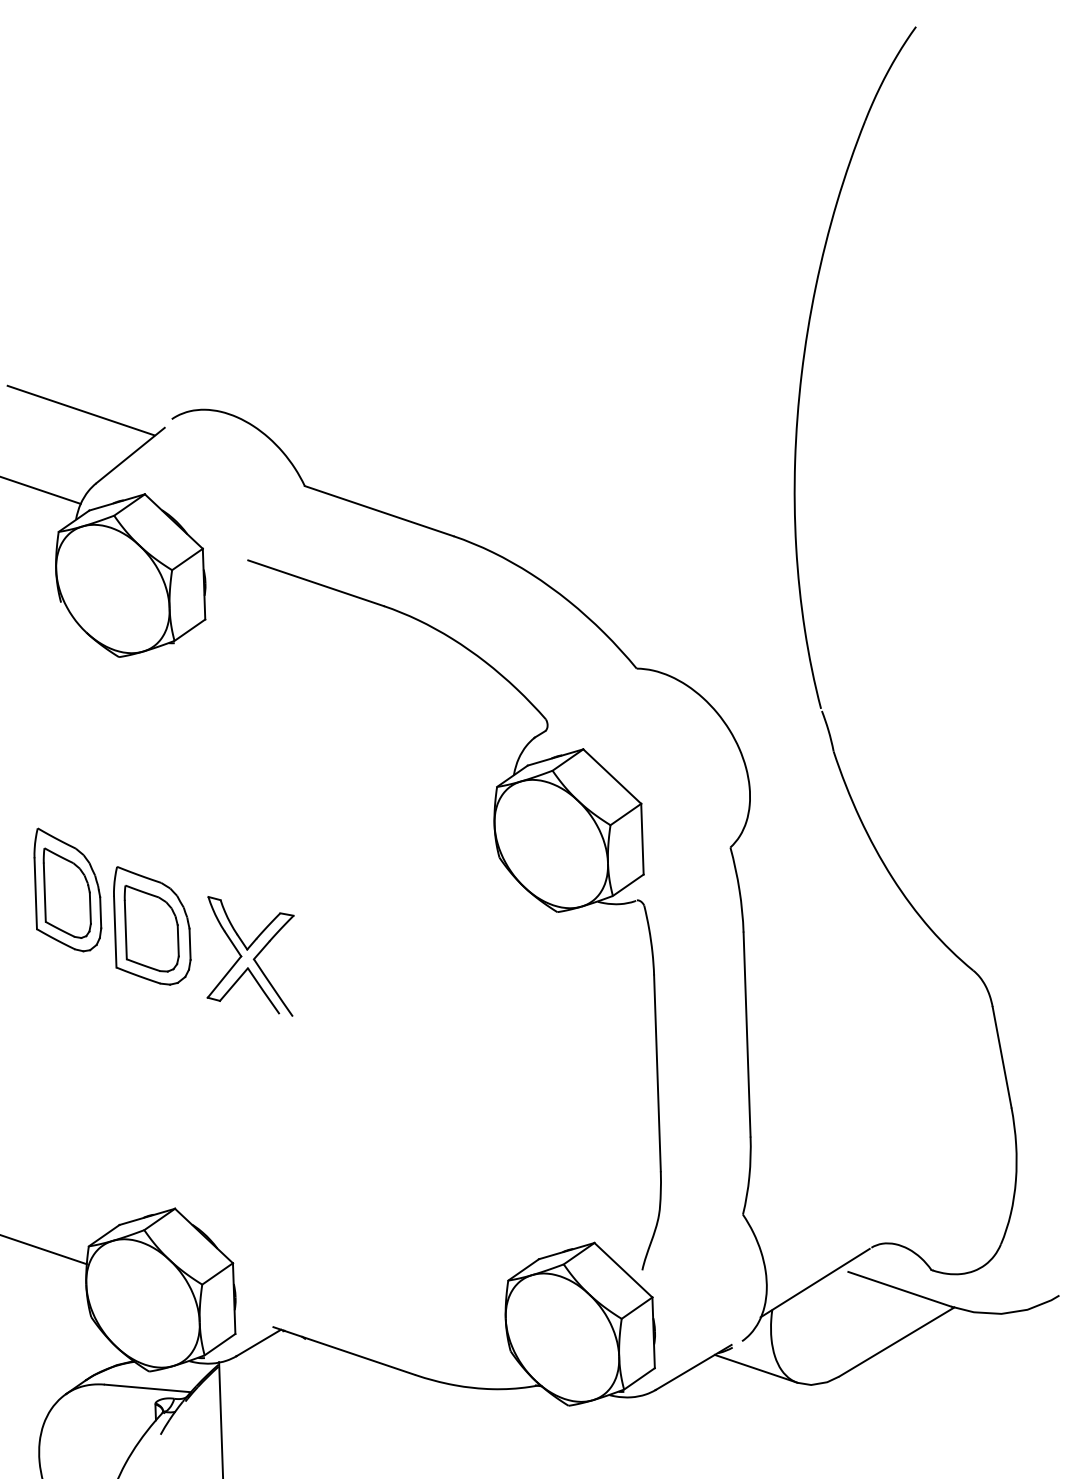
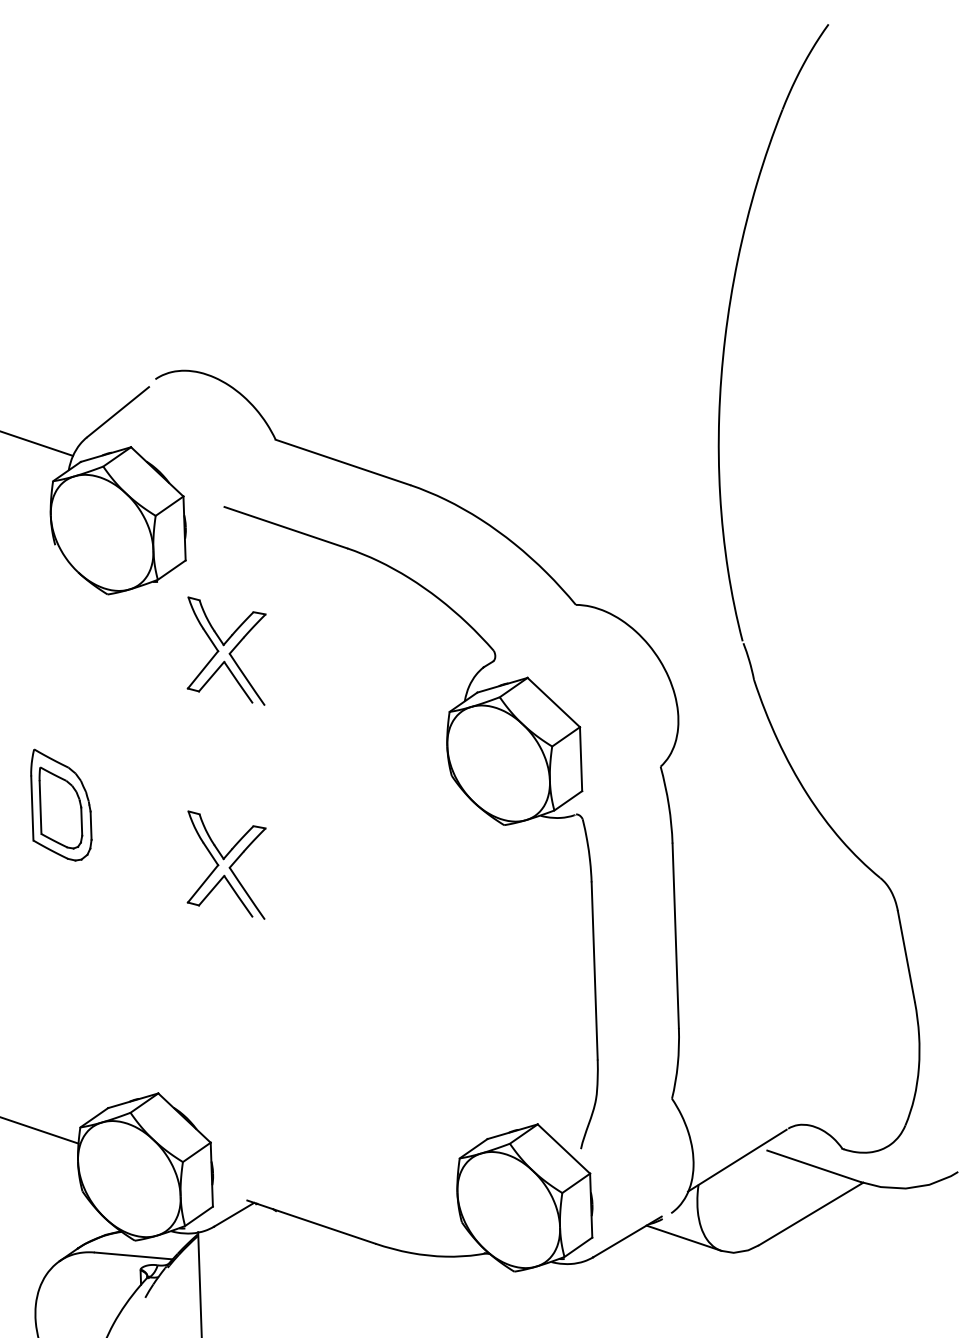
line: (80, 410) -> (72, 371), removed
part: (250, 719) -> (226, 650), added
part: (152, 925) -> (137, 837), removed

